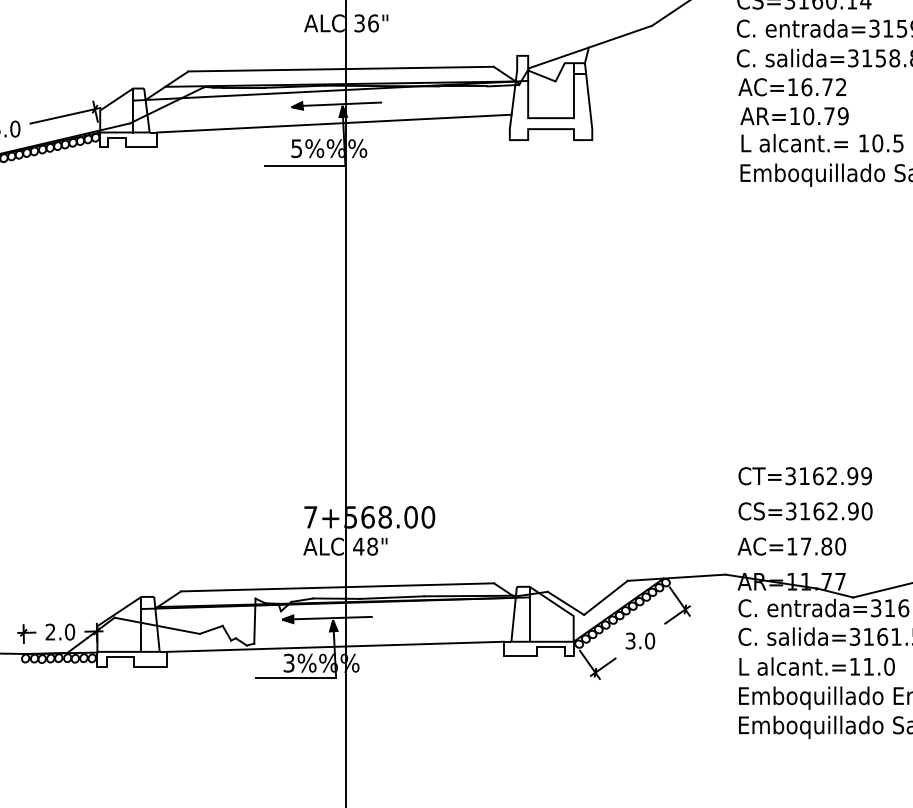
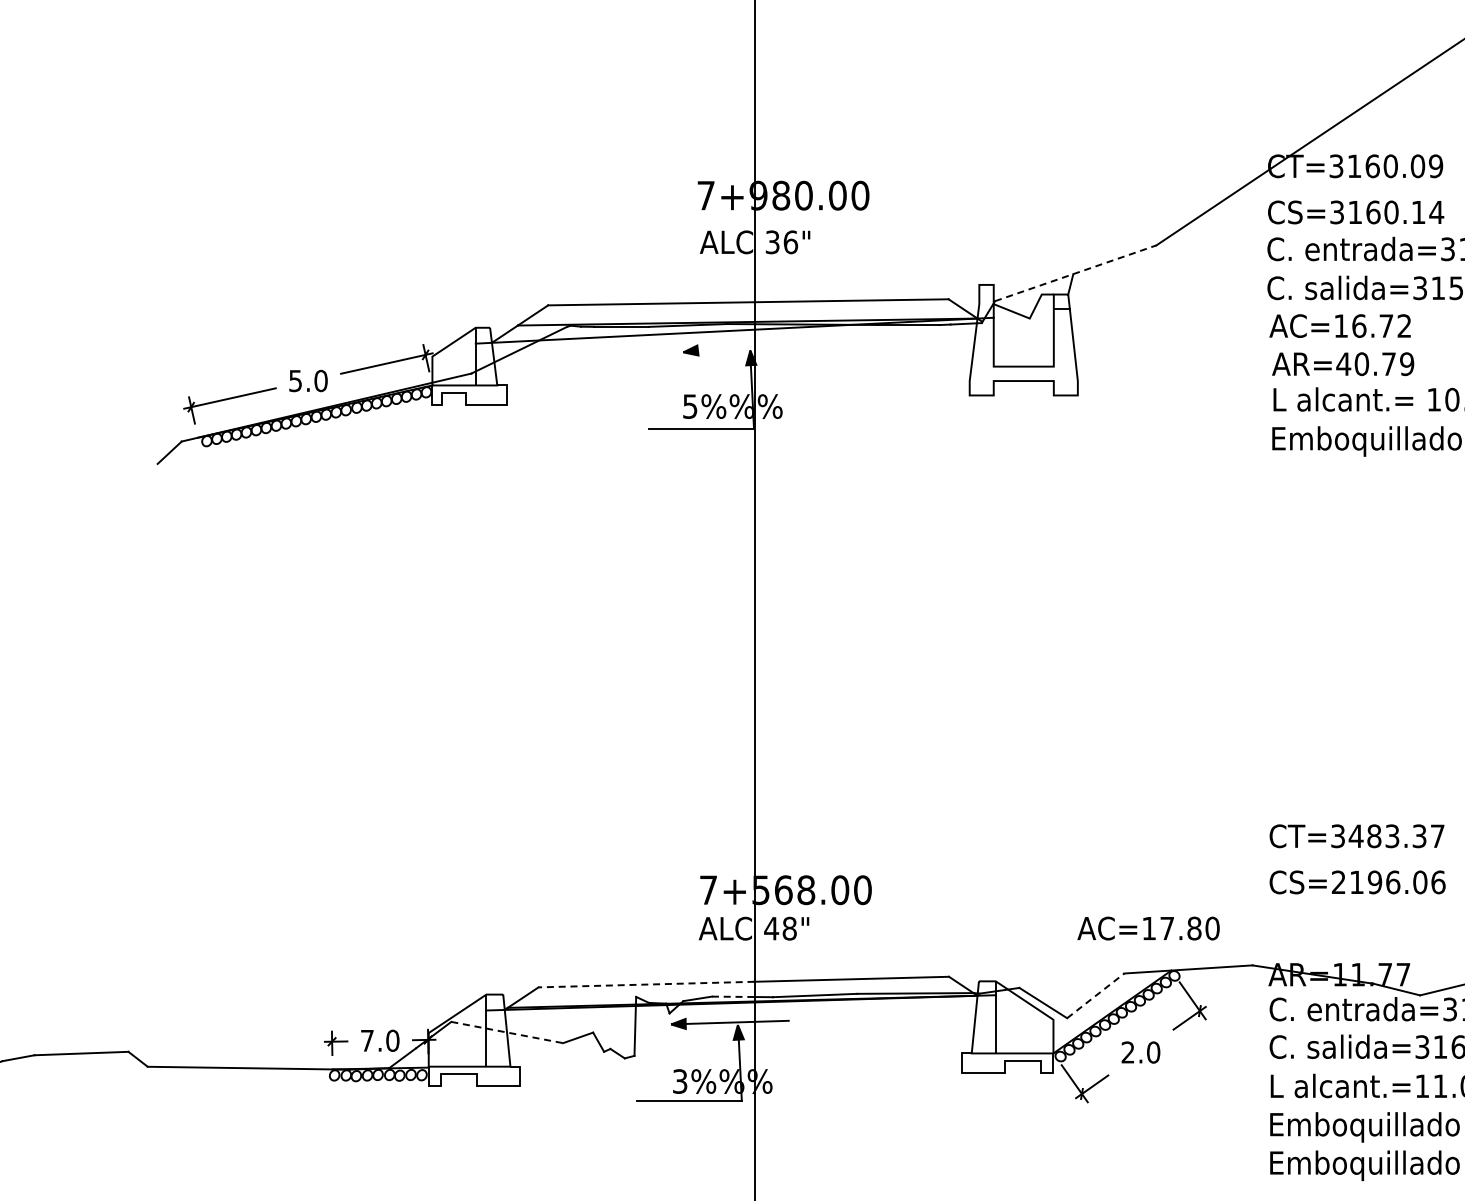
line: (591, 47) -> (1076, 273), solid -> dashed
line: (341, 104) -> (748, 348), removed
text: (794, 115) -> (1343, 363), AR=10.79 -> AR=40.79
line: (334, 123) -> (739, 373), removed
text: (835, 476) -> (1396, 836), CT=3162.99 -> CT=3483.37
text: (829, 511) -> (1388, 882), CS=3162.90 -> CS=2196.06
text: (791, 546) -> (1148, 928), moved
line: (263, 589) -> (646, 984), solid -> dashed
line: (606, 597) -> (1096, 995), solid -> dashed
line: (329, 598) -> (733, 996), solid -> dashed
line: (157, 625) -> (507, 1032), solid -> dashed
text: (50, 631) -> (367, 1040), 2.0 -> 7.0
text: (630, 641) -> (1127, 1052), 3.0 -> 2.0
line: (335, 646) -> (741, 1059), removed

